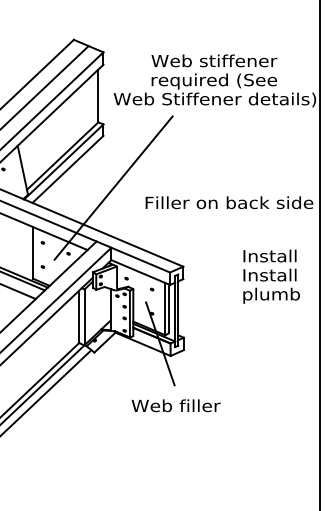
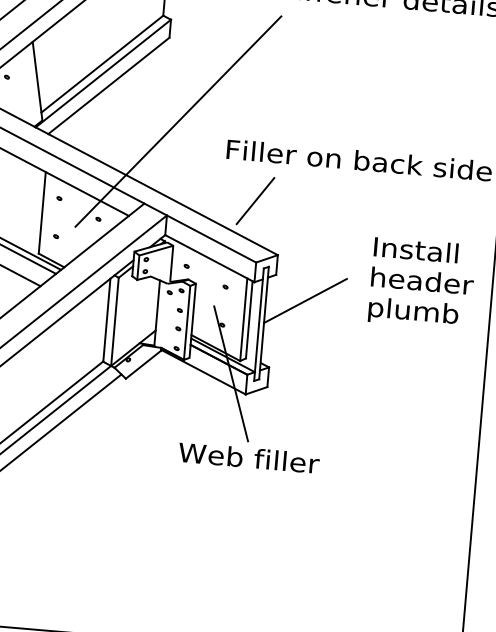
line: (165, 233) -> (254, 200), added
text: (275, 274) -> (422, 279), Install -> header
line: (202, 293) -> (304, 300), added
text: (175, 405) -> (248, 457), moved

